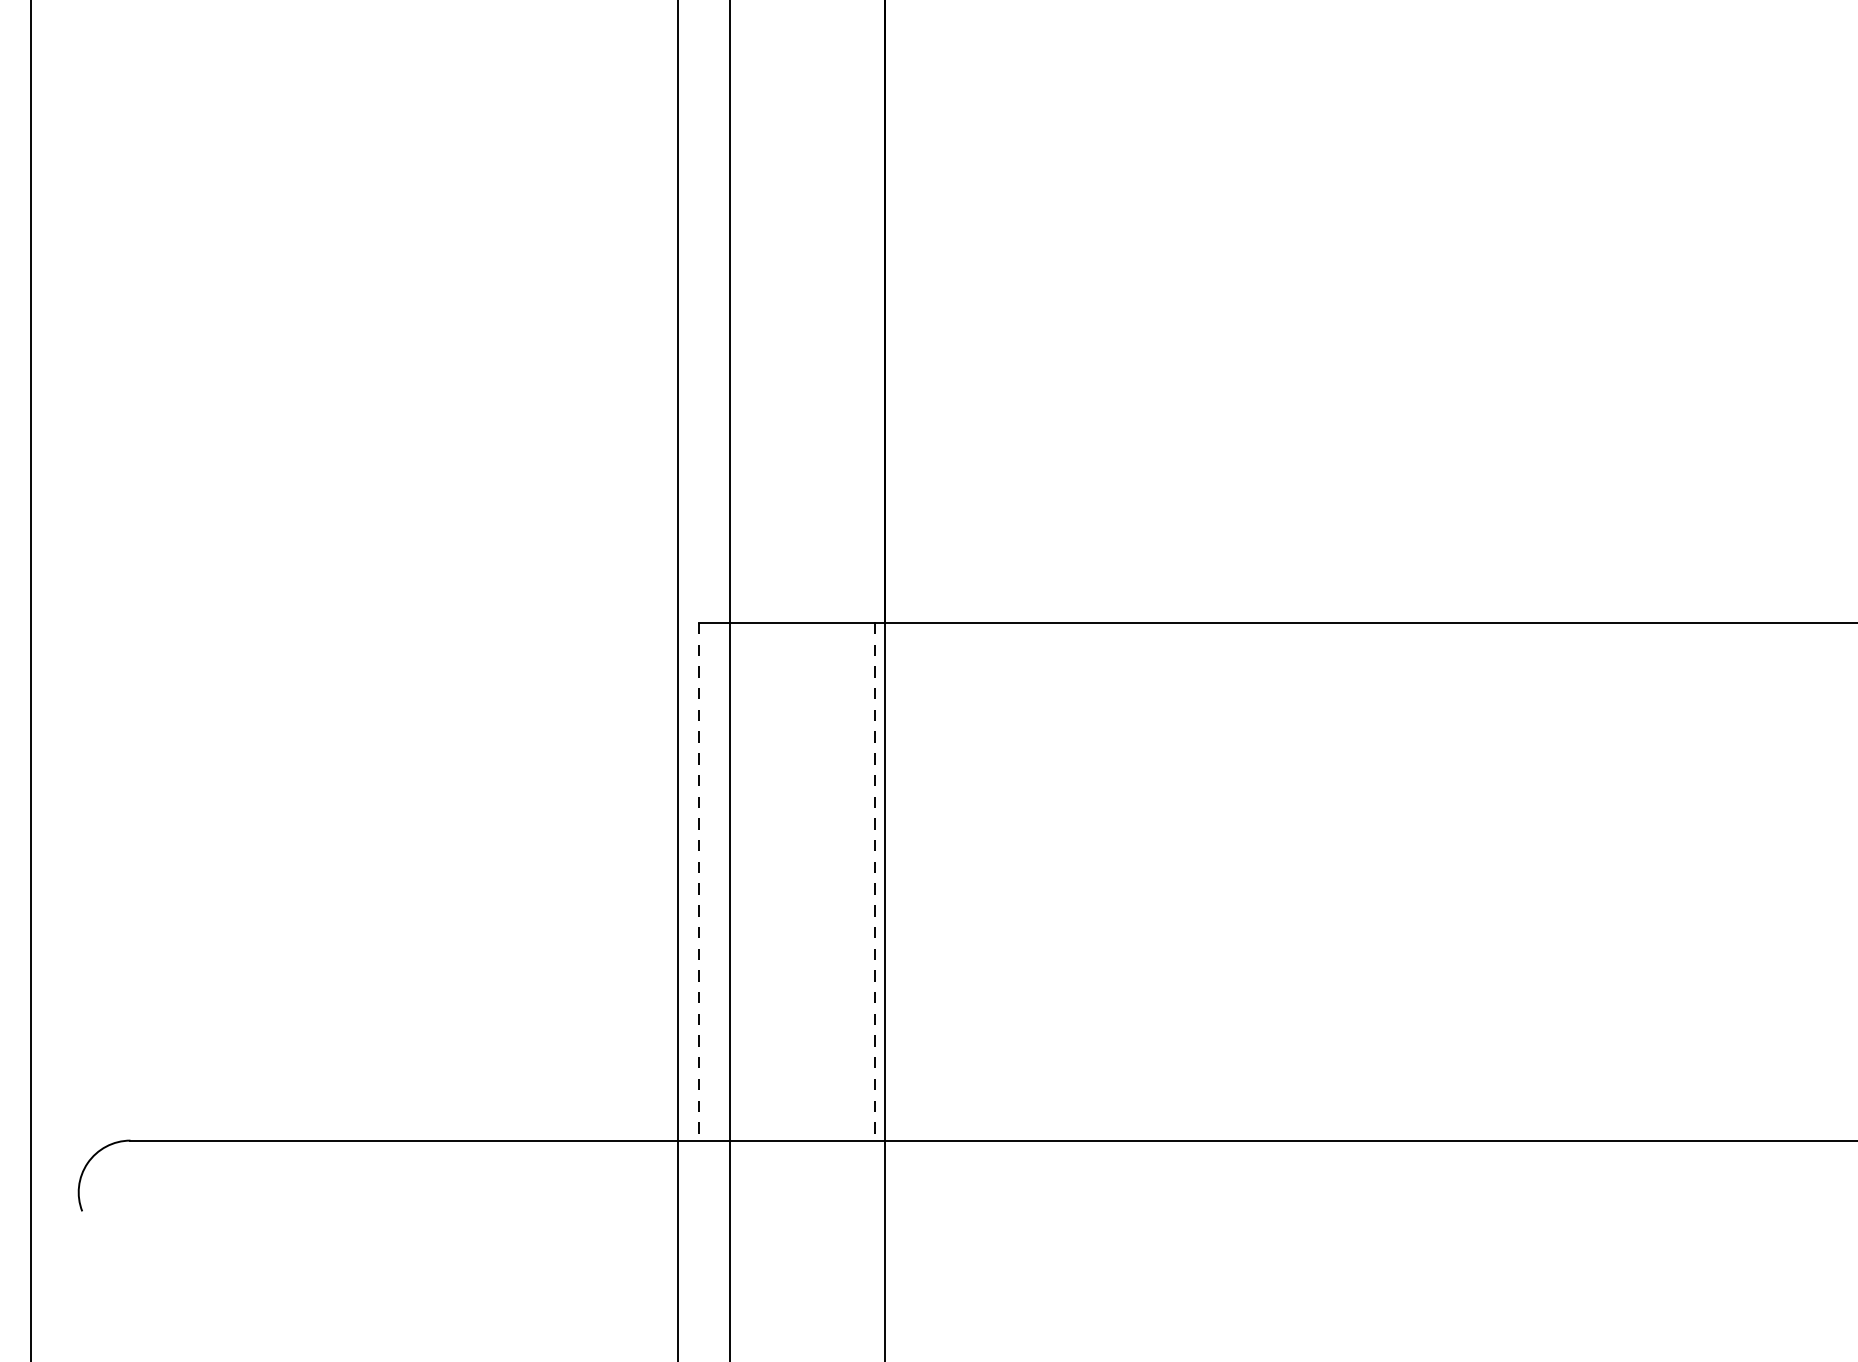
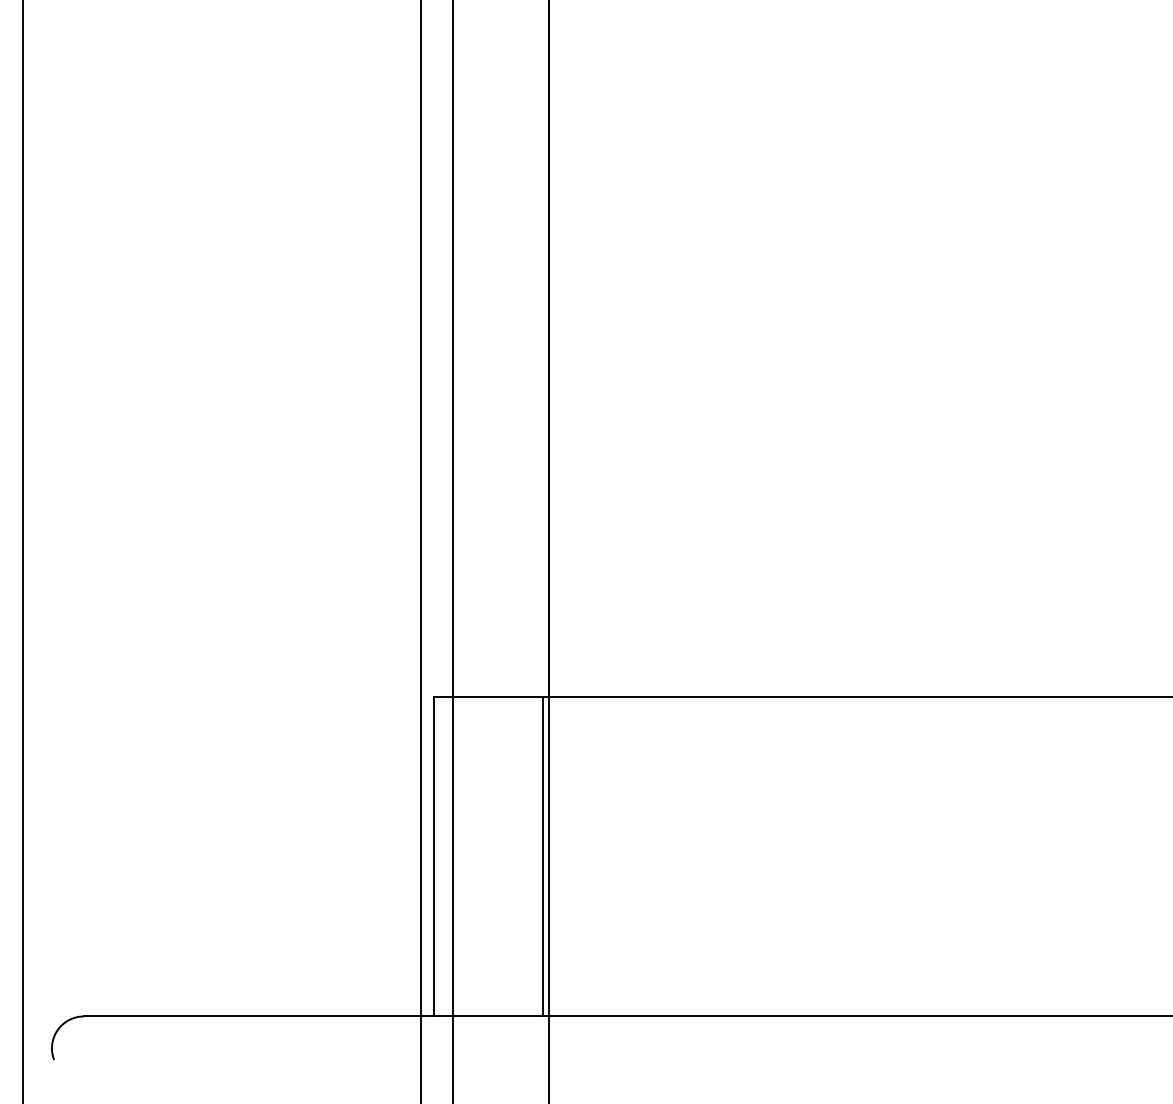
line: (699, 881) -> (434, 856), dashed -> solid
line: (874, 881) -> (542, 856), dashed -> solid

